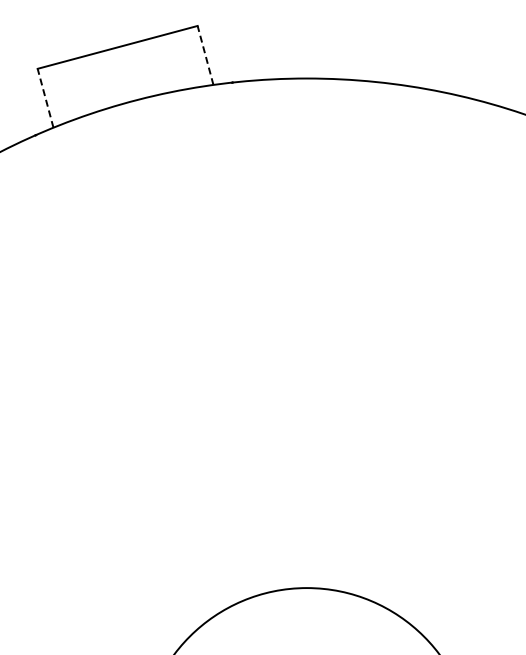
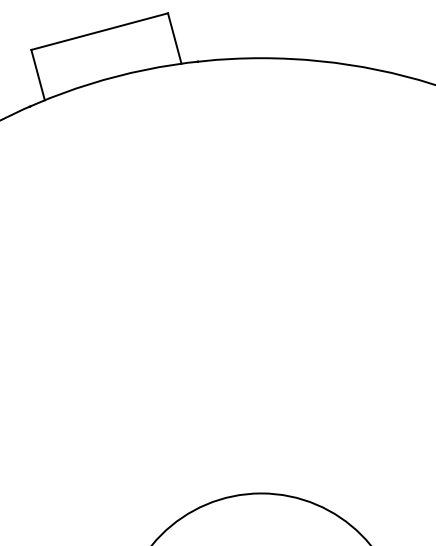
line: (205, 55) -> (174, 38), dashed -> solid
line: (45, 98) -> (38, 75), dashed -> solid

